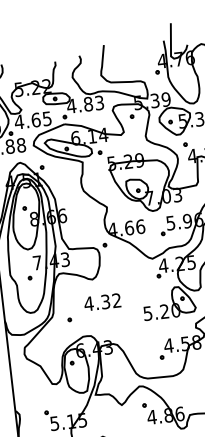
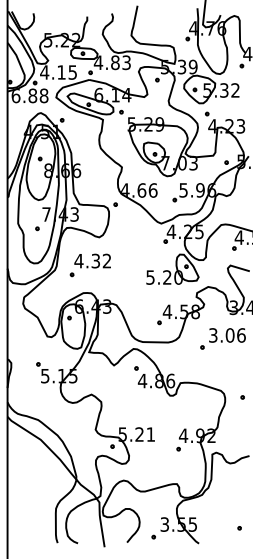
text: (35, 120) -> (61, 72), 4.65 -> 4.15
text: (102, 301) -> (92, 260), moved

